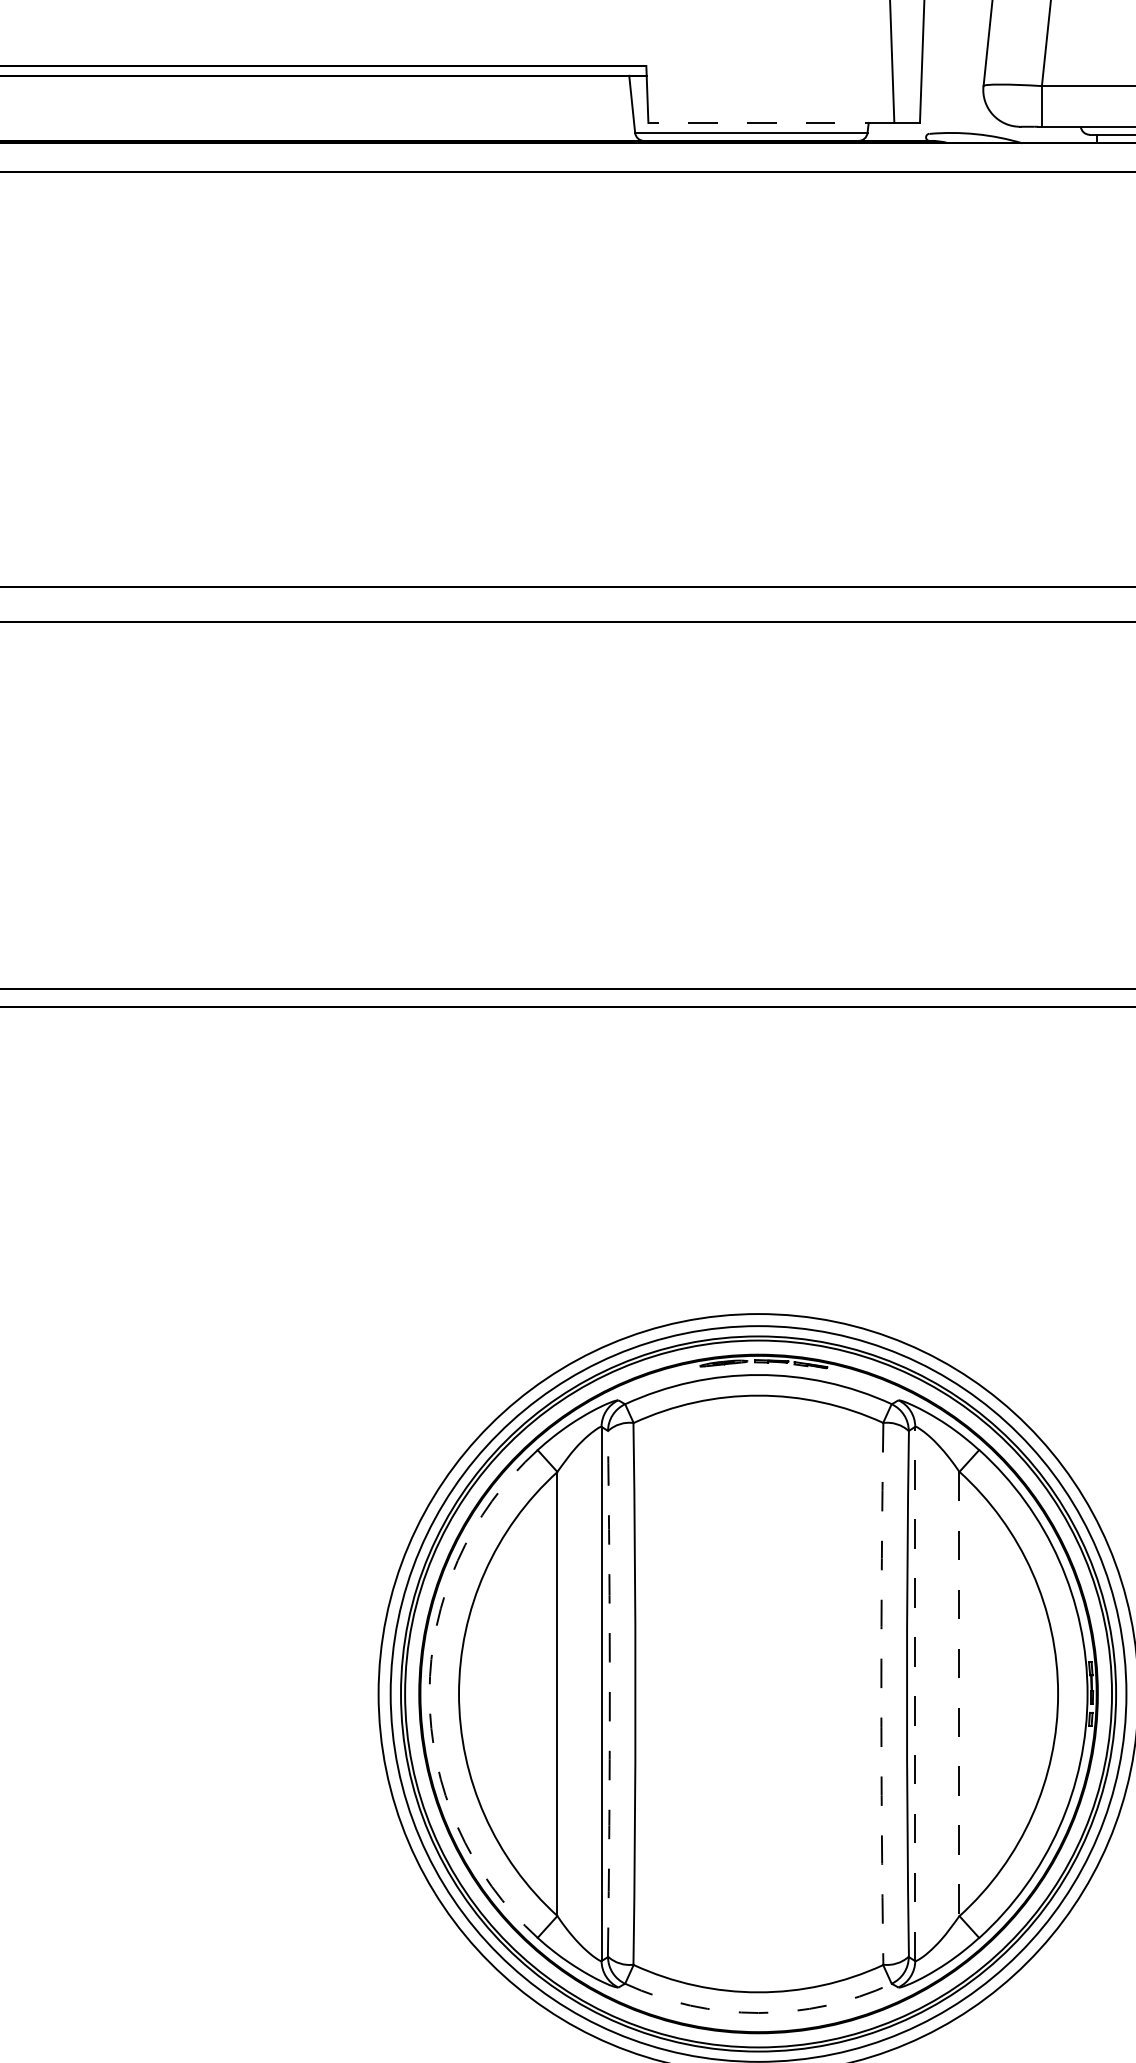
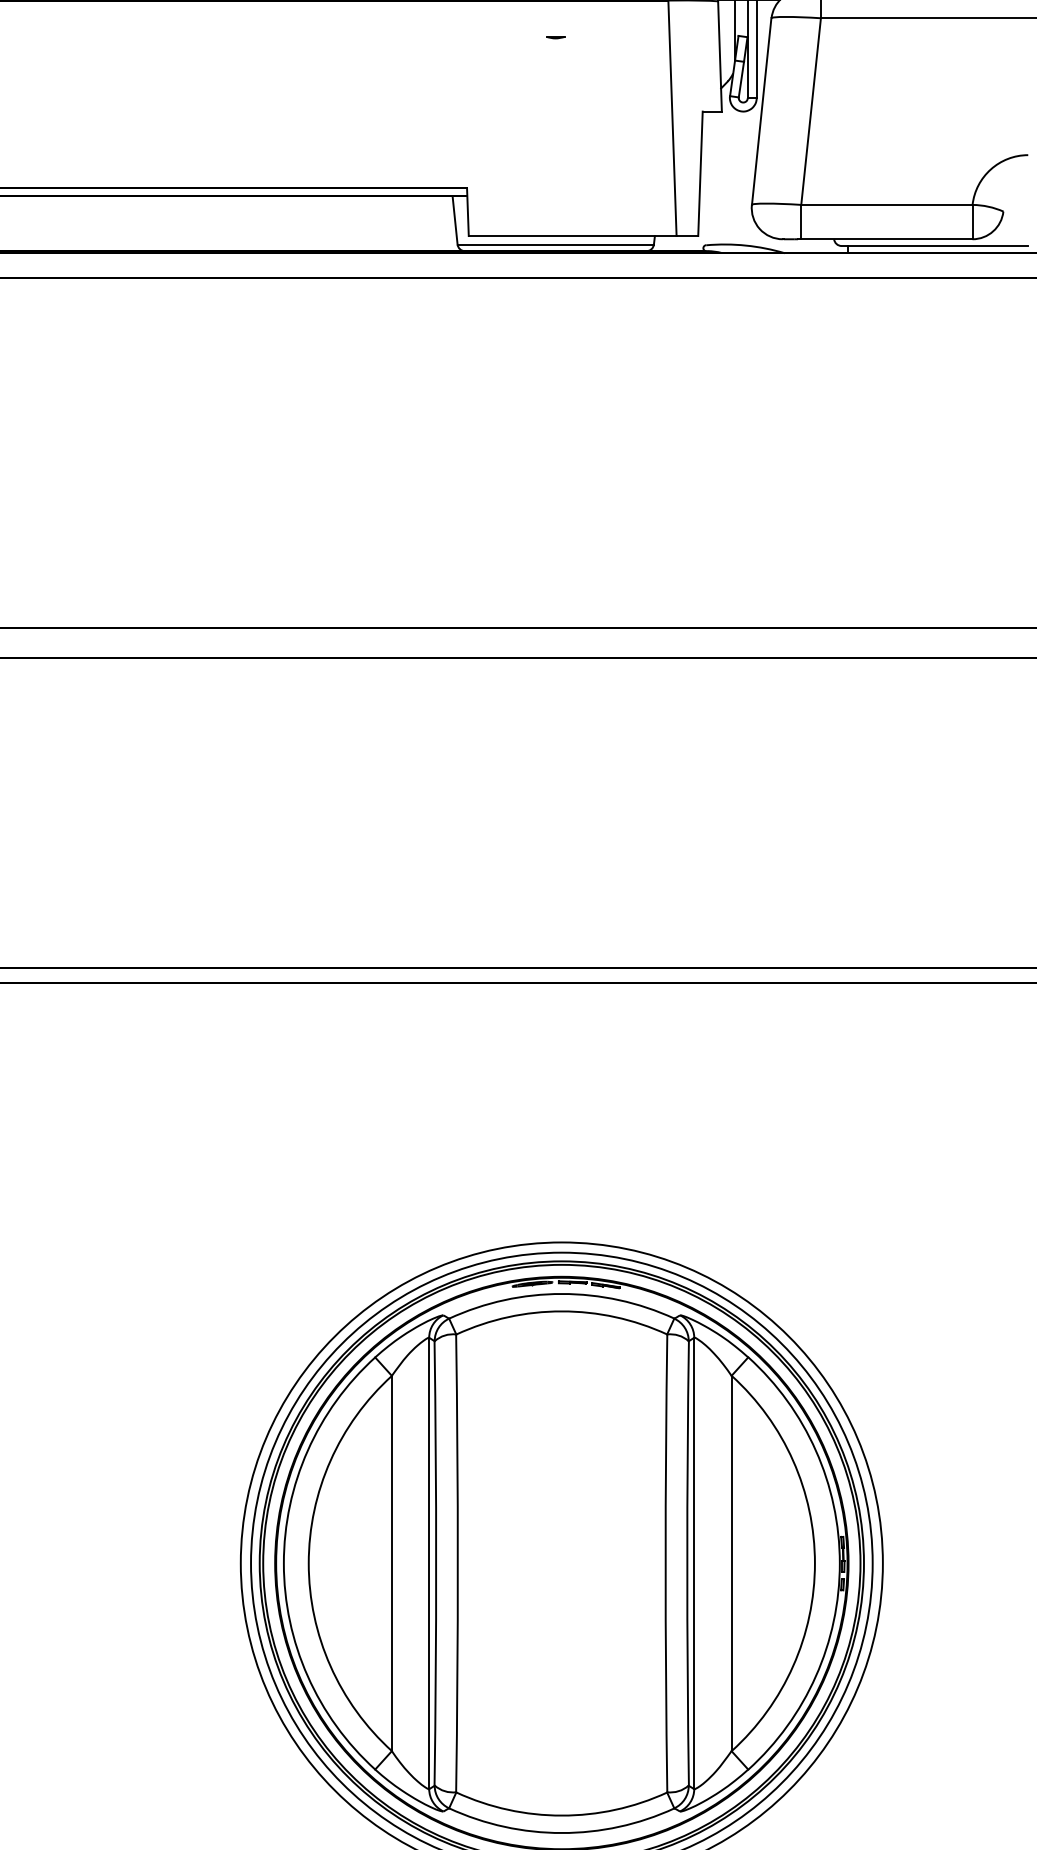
line: (771, 123) -> (572, 236), dashed -> solid
arc: (429, 1693) -> (283, 1563), dashed -> solid
arc: (610, 1693) -> (436, 1563), dashed -> solid
arc: (881, 1693) -> (665, 1563), dashed -> solid
line: (915, 1693) -> (694, 1563), dashed -> solid
line: (959, 1693) -> (731, 1563), dashed -> solid
arc: (758, 2013) -> (561, 1833), dashed -> solid

